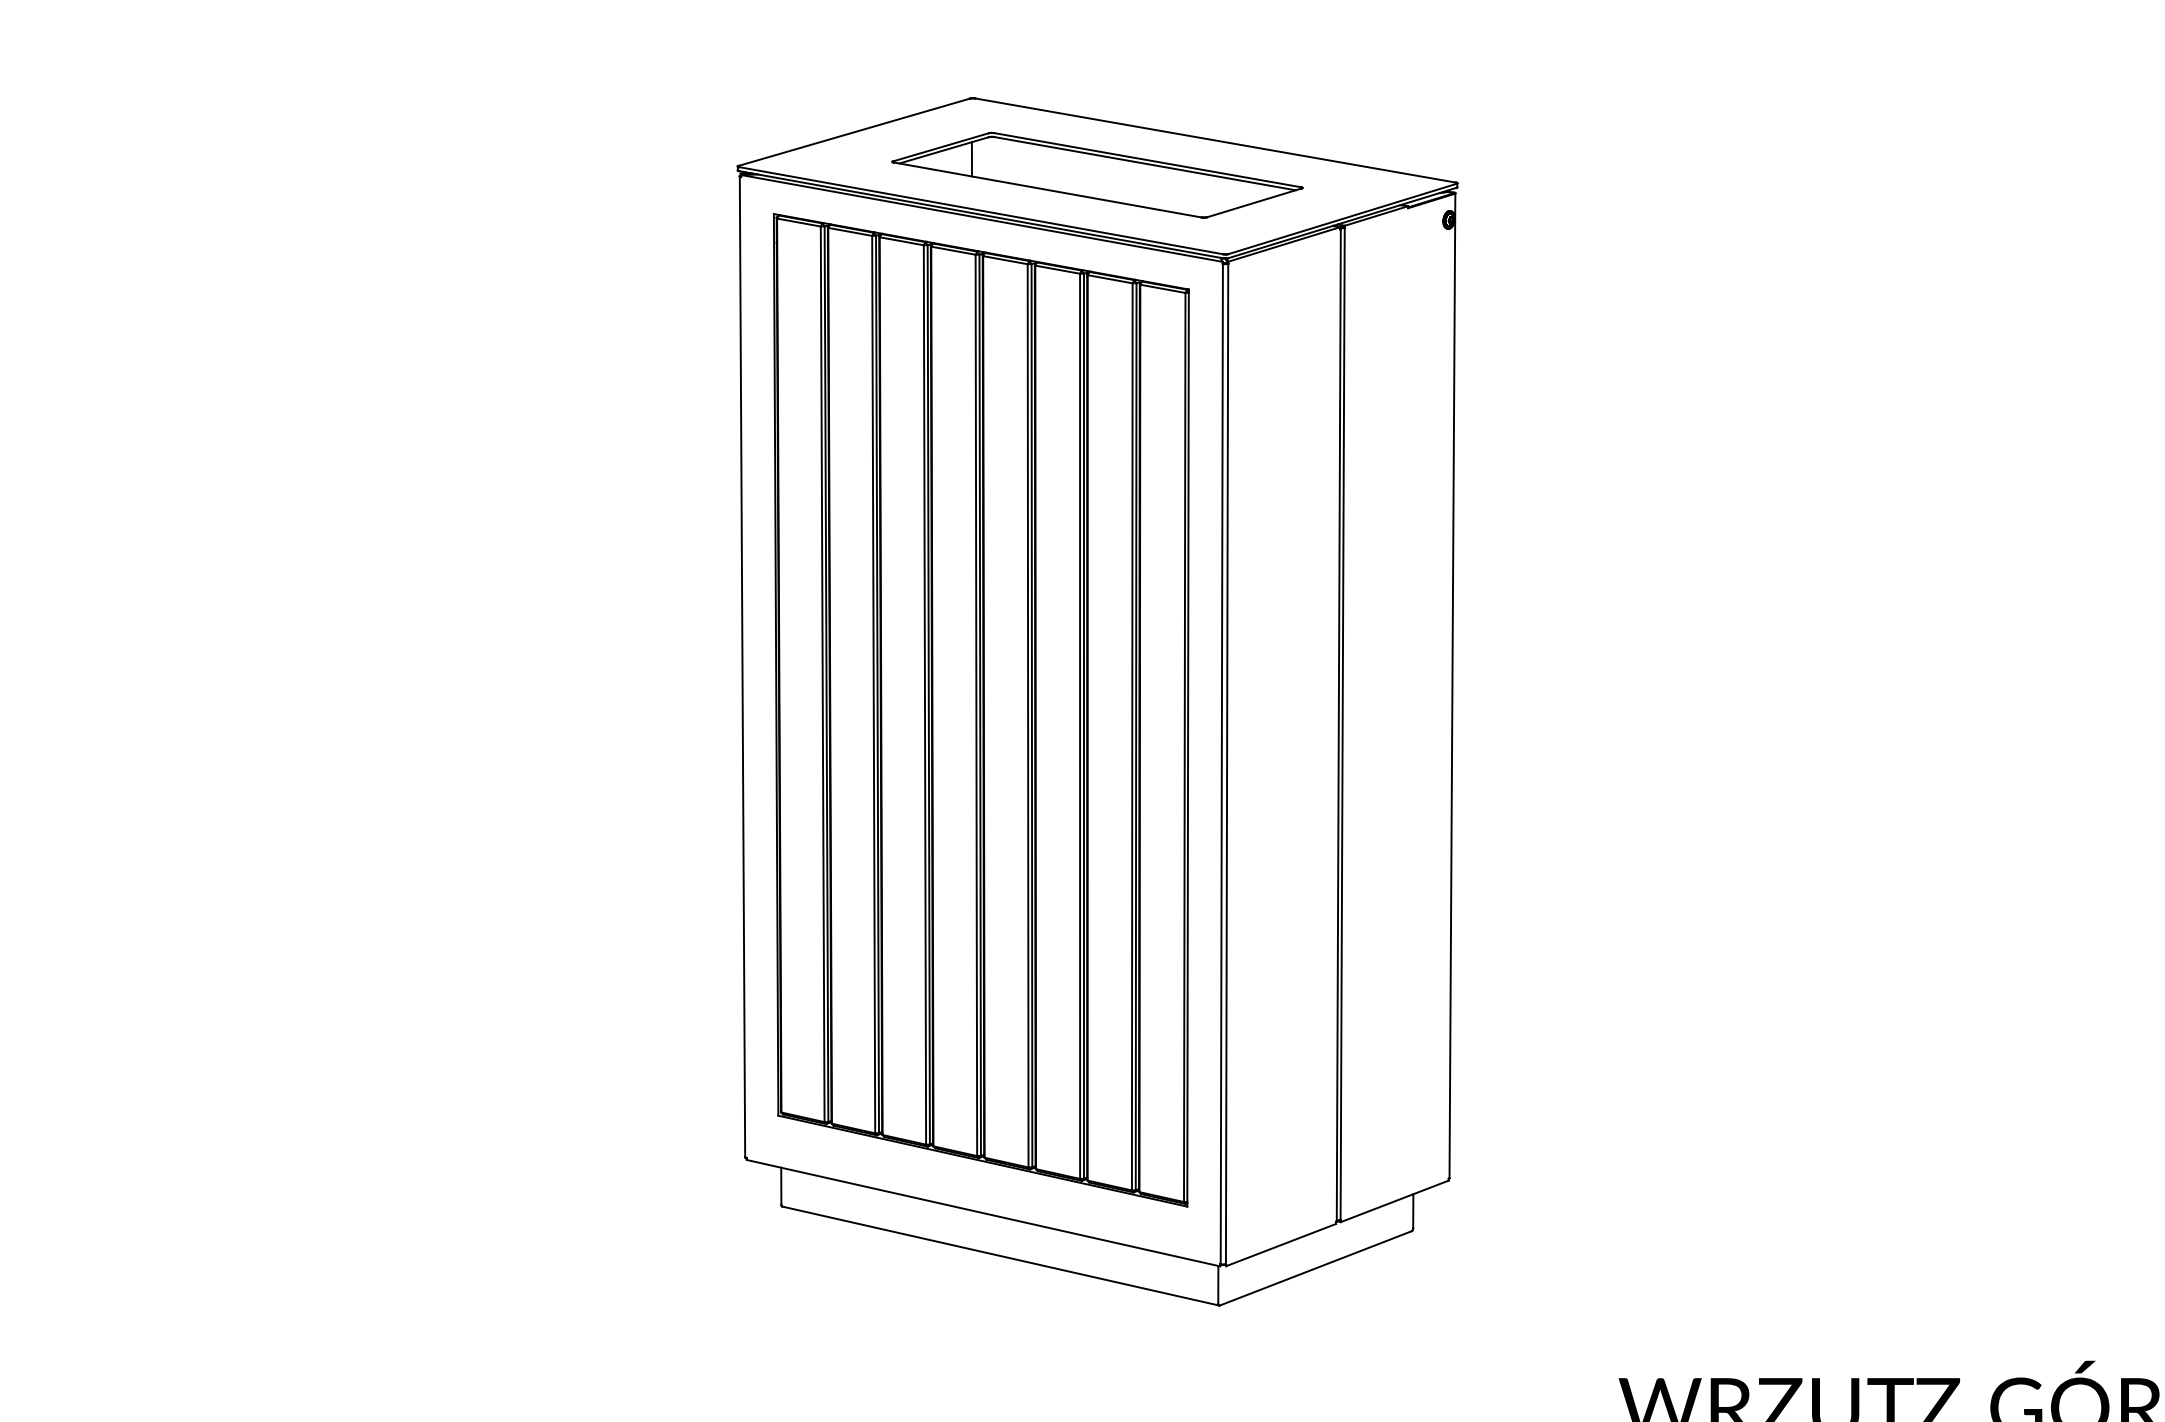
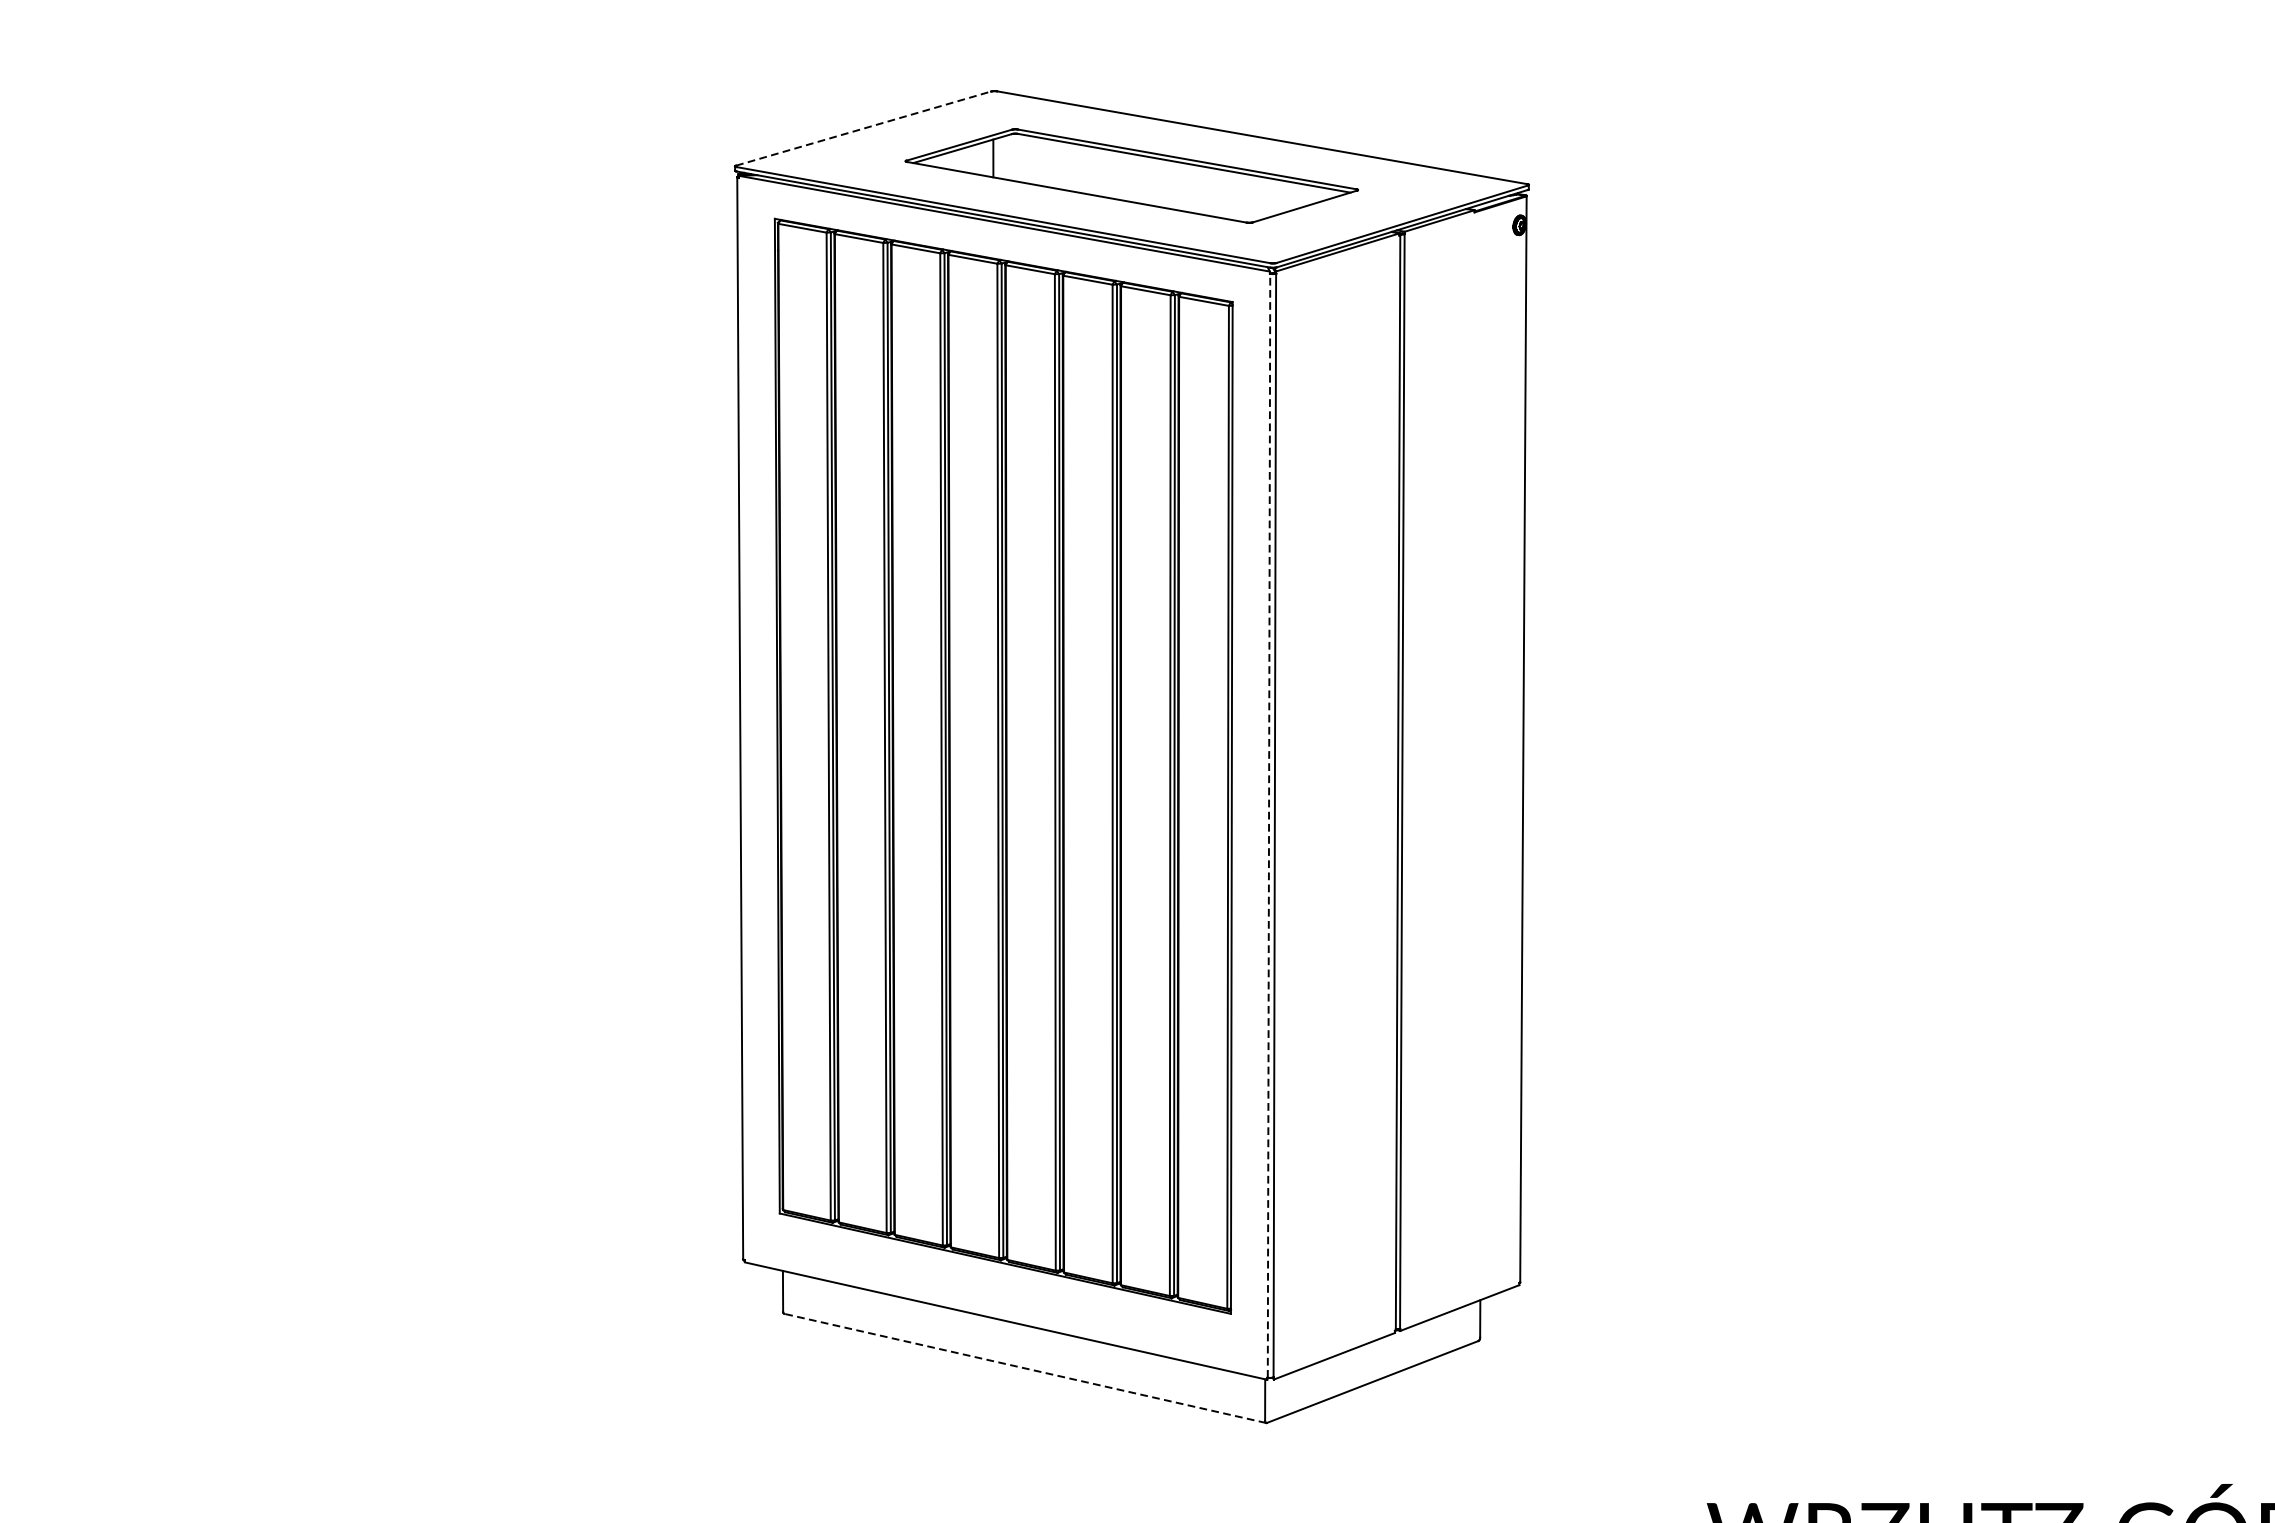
line: (854, 132) -> (863, 128), solid -> dashed
line: (1221, 763) -> (1268, 825), solid -> dashed
line: (1000, 1256) -> (1024, 1368), solid -> dashed

